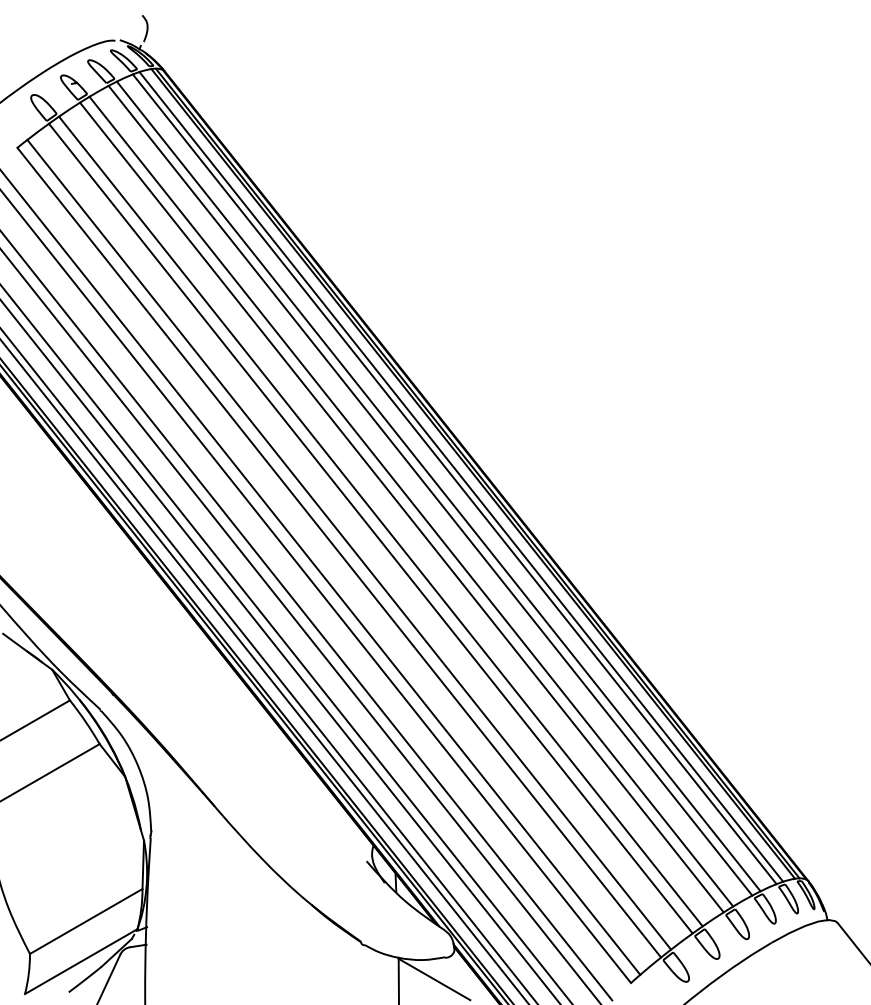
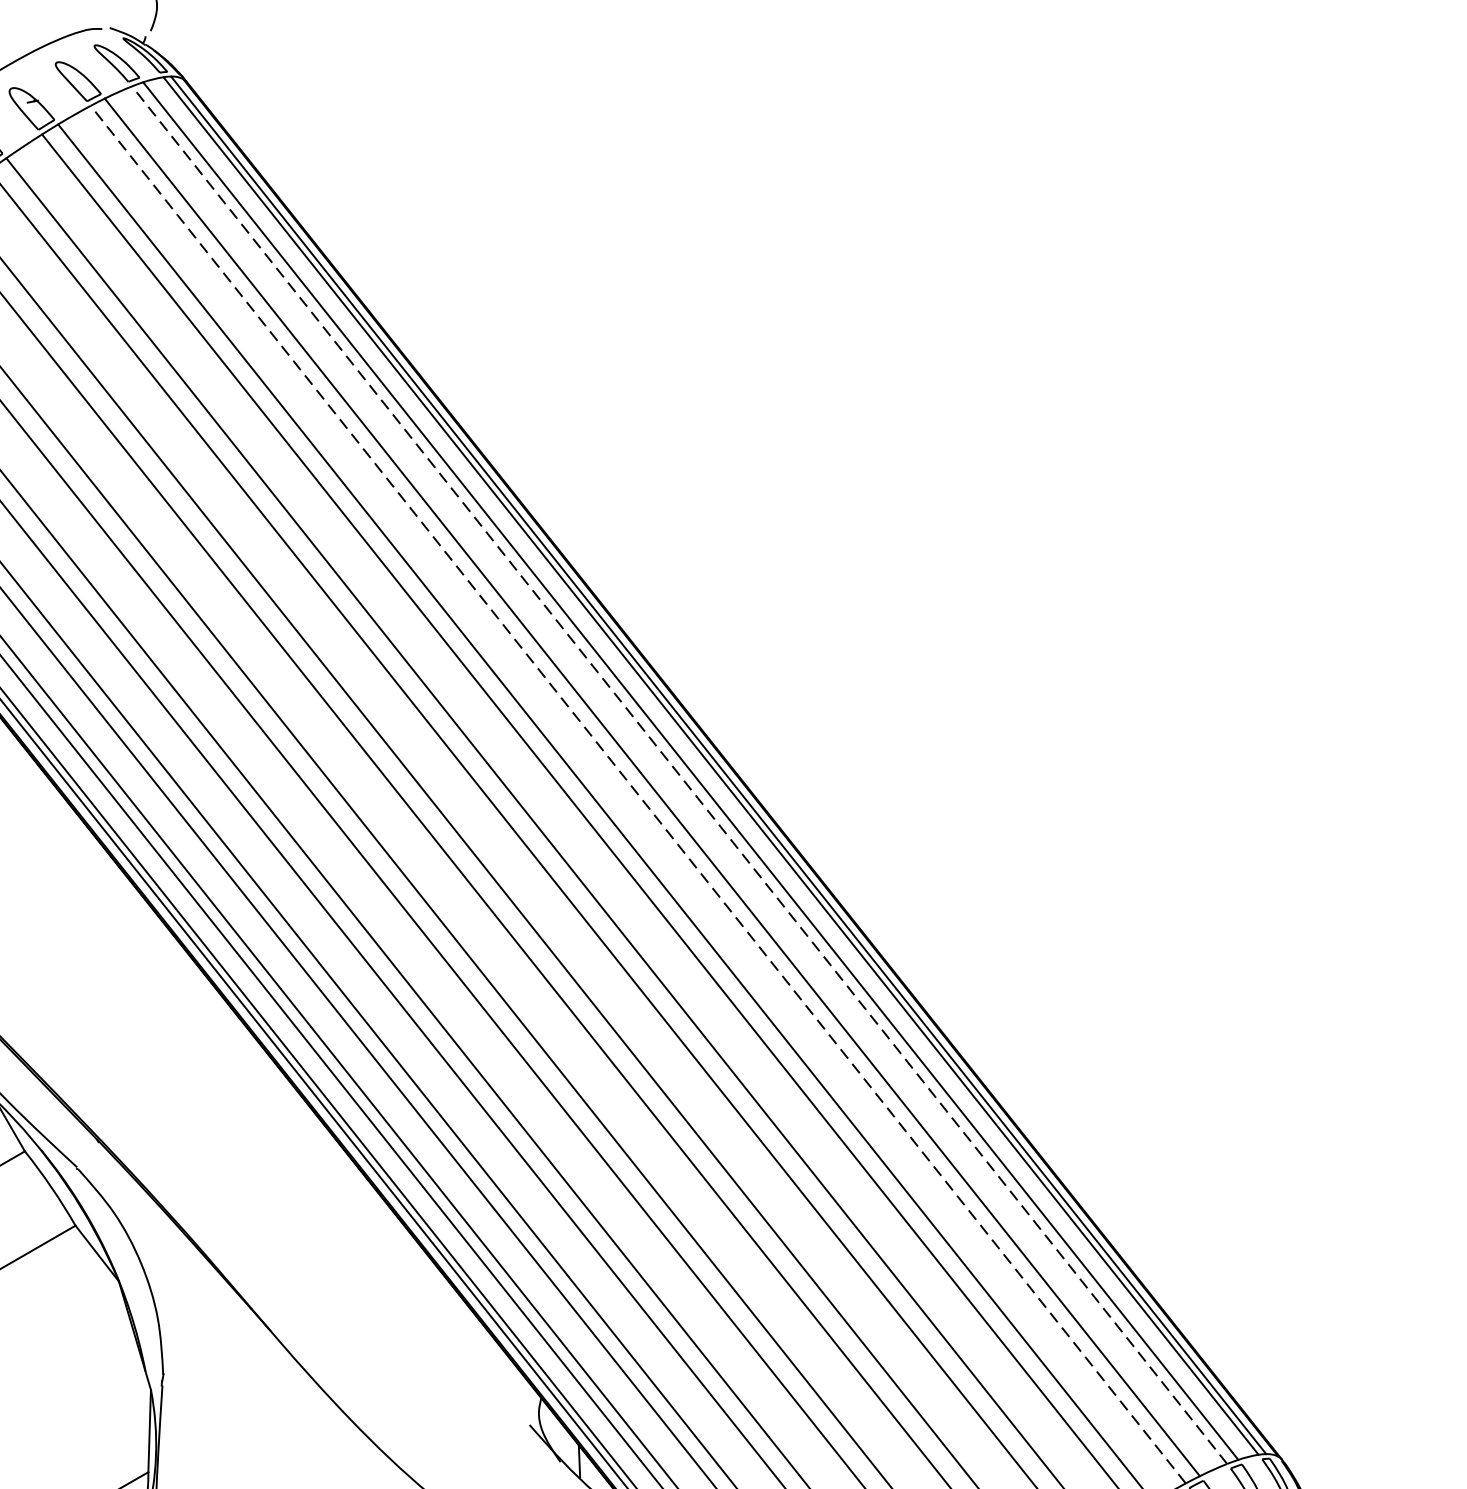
line: (454, 478) -> (679, 773), solid -> dashed
line: (430, 490) -> (638, 794), solid -> dashed

